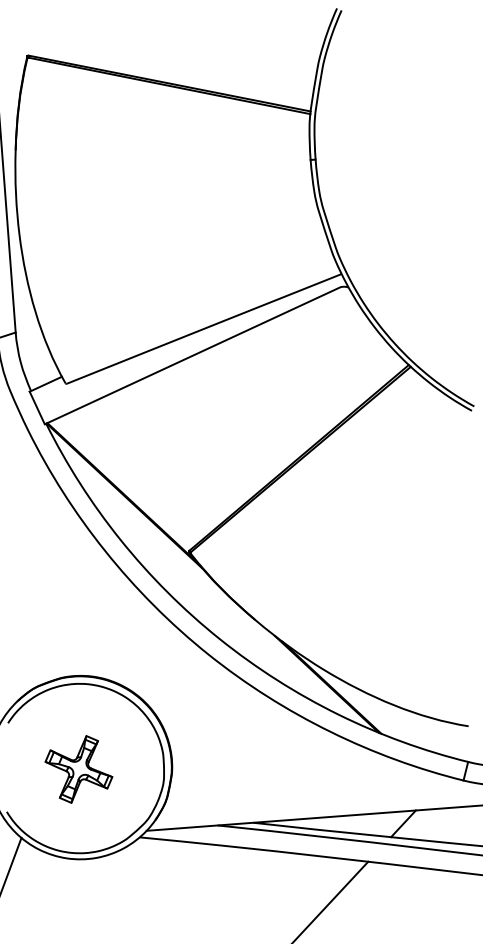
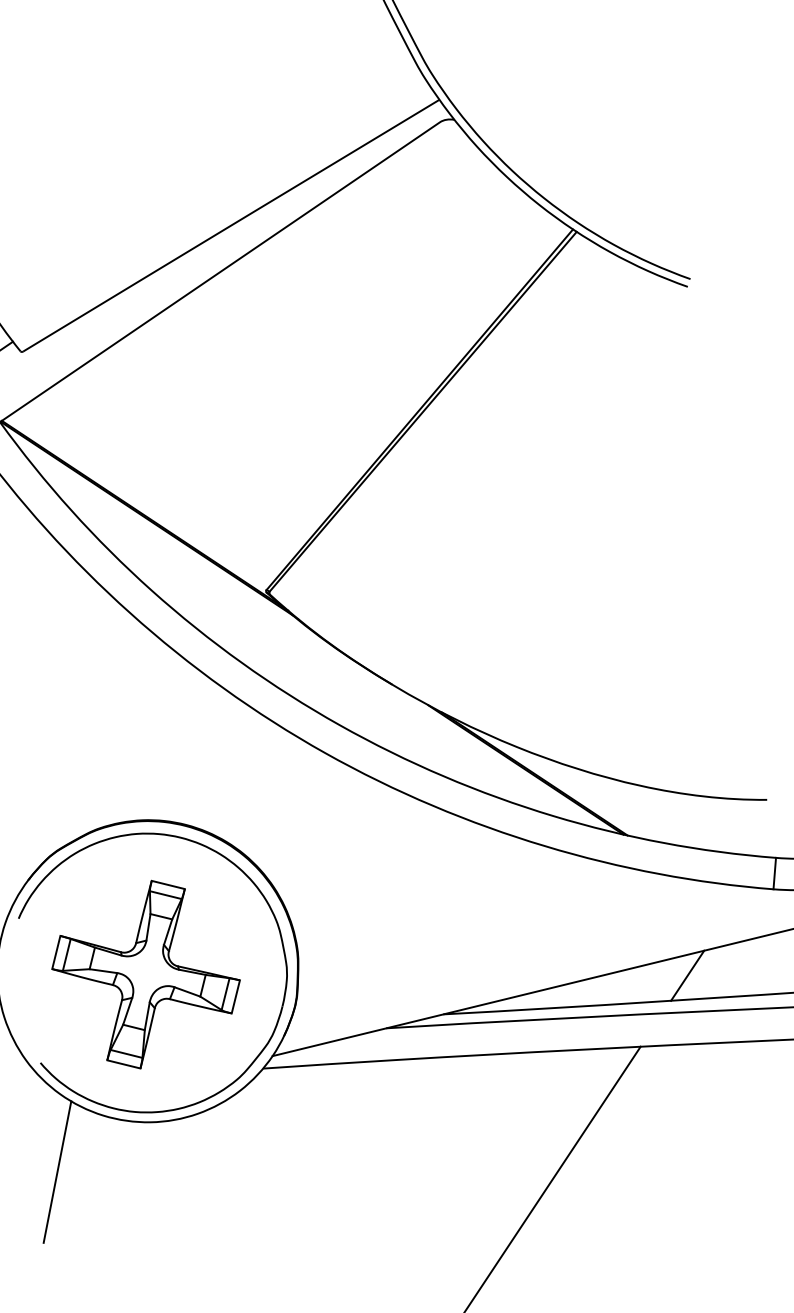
part: (78, 769) -> (145, 974), size x1.67

